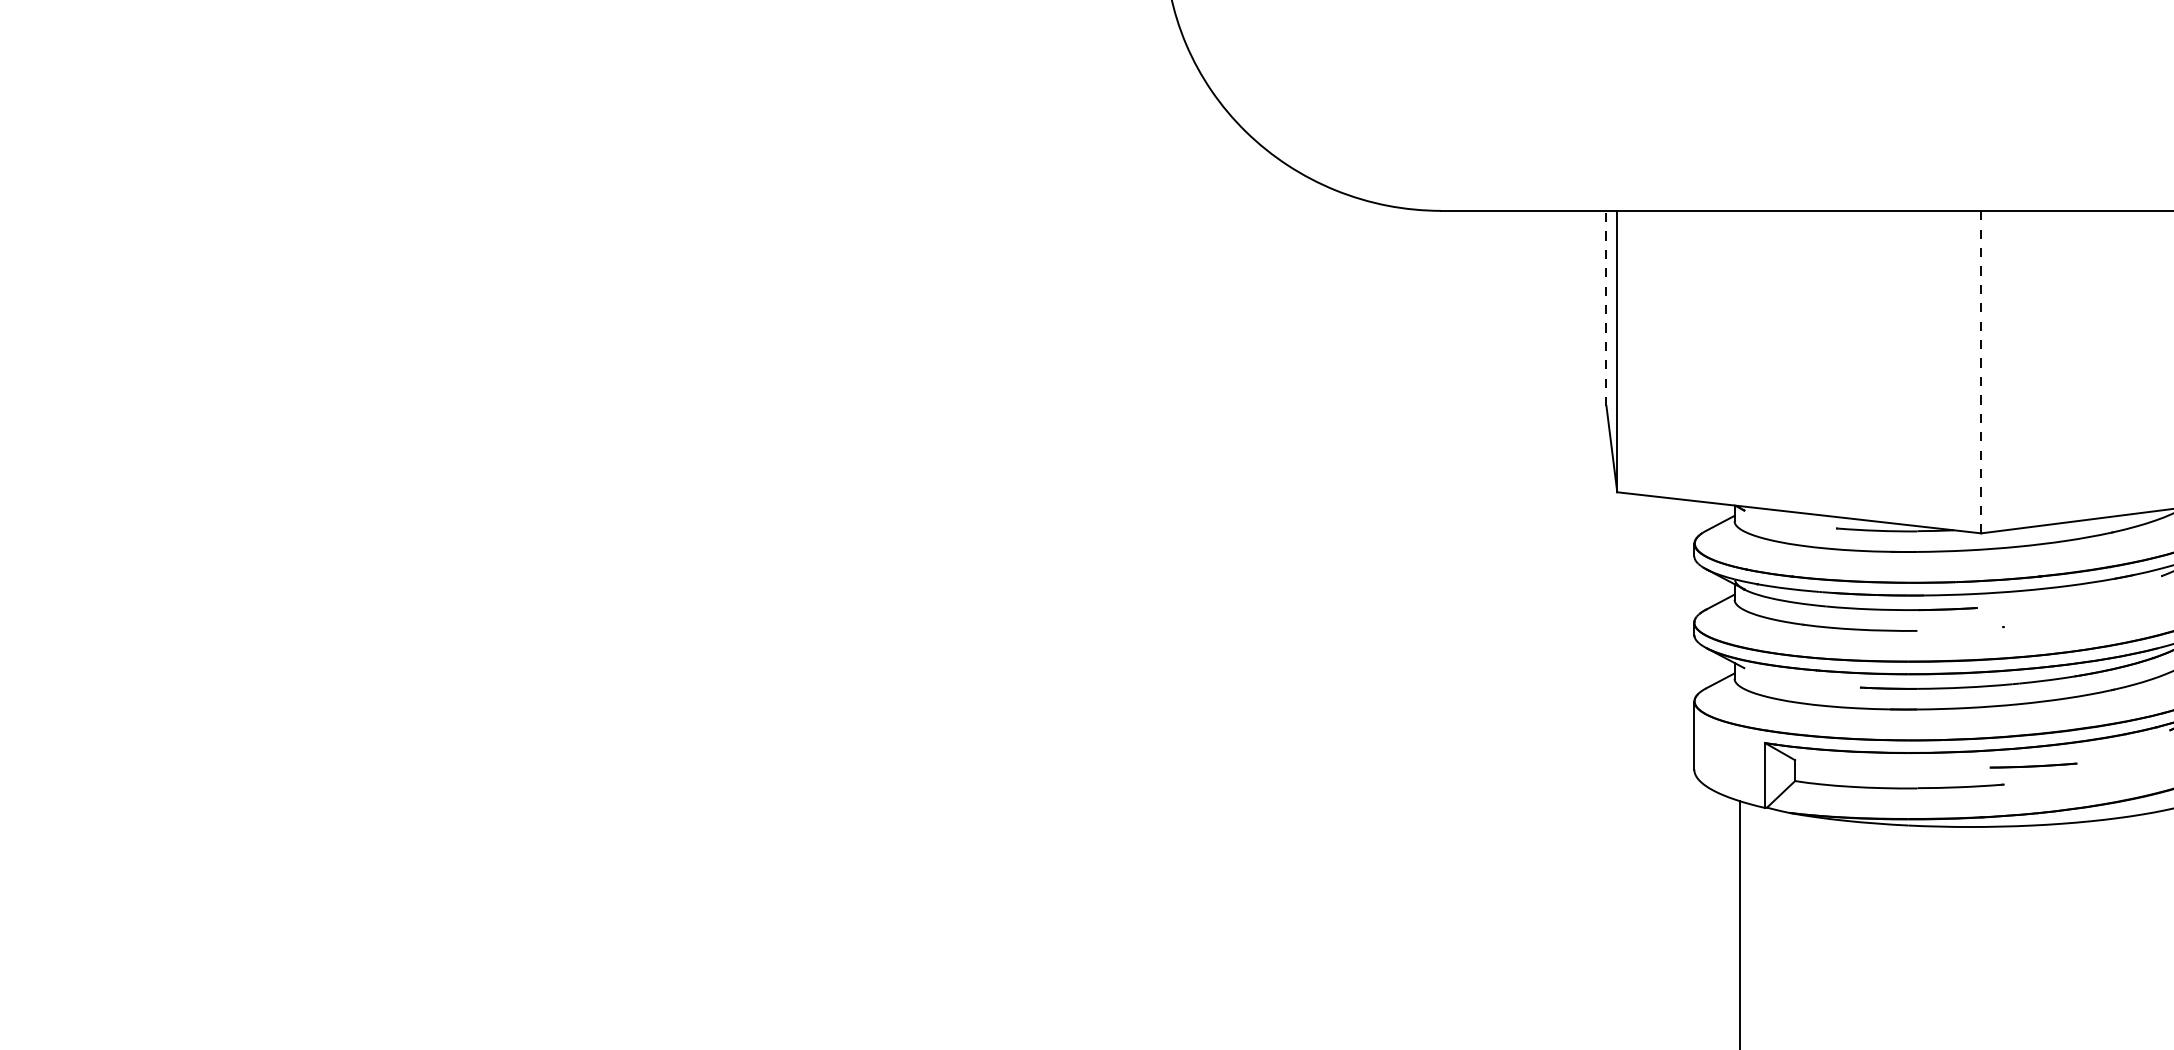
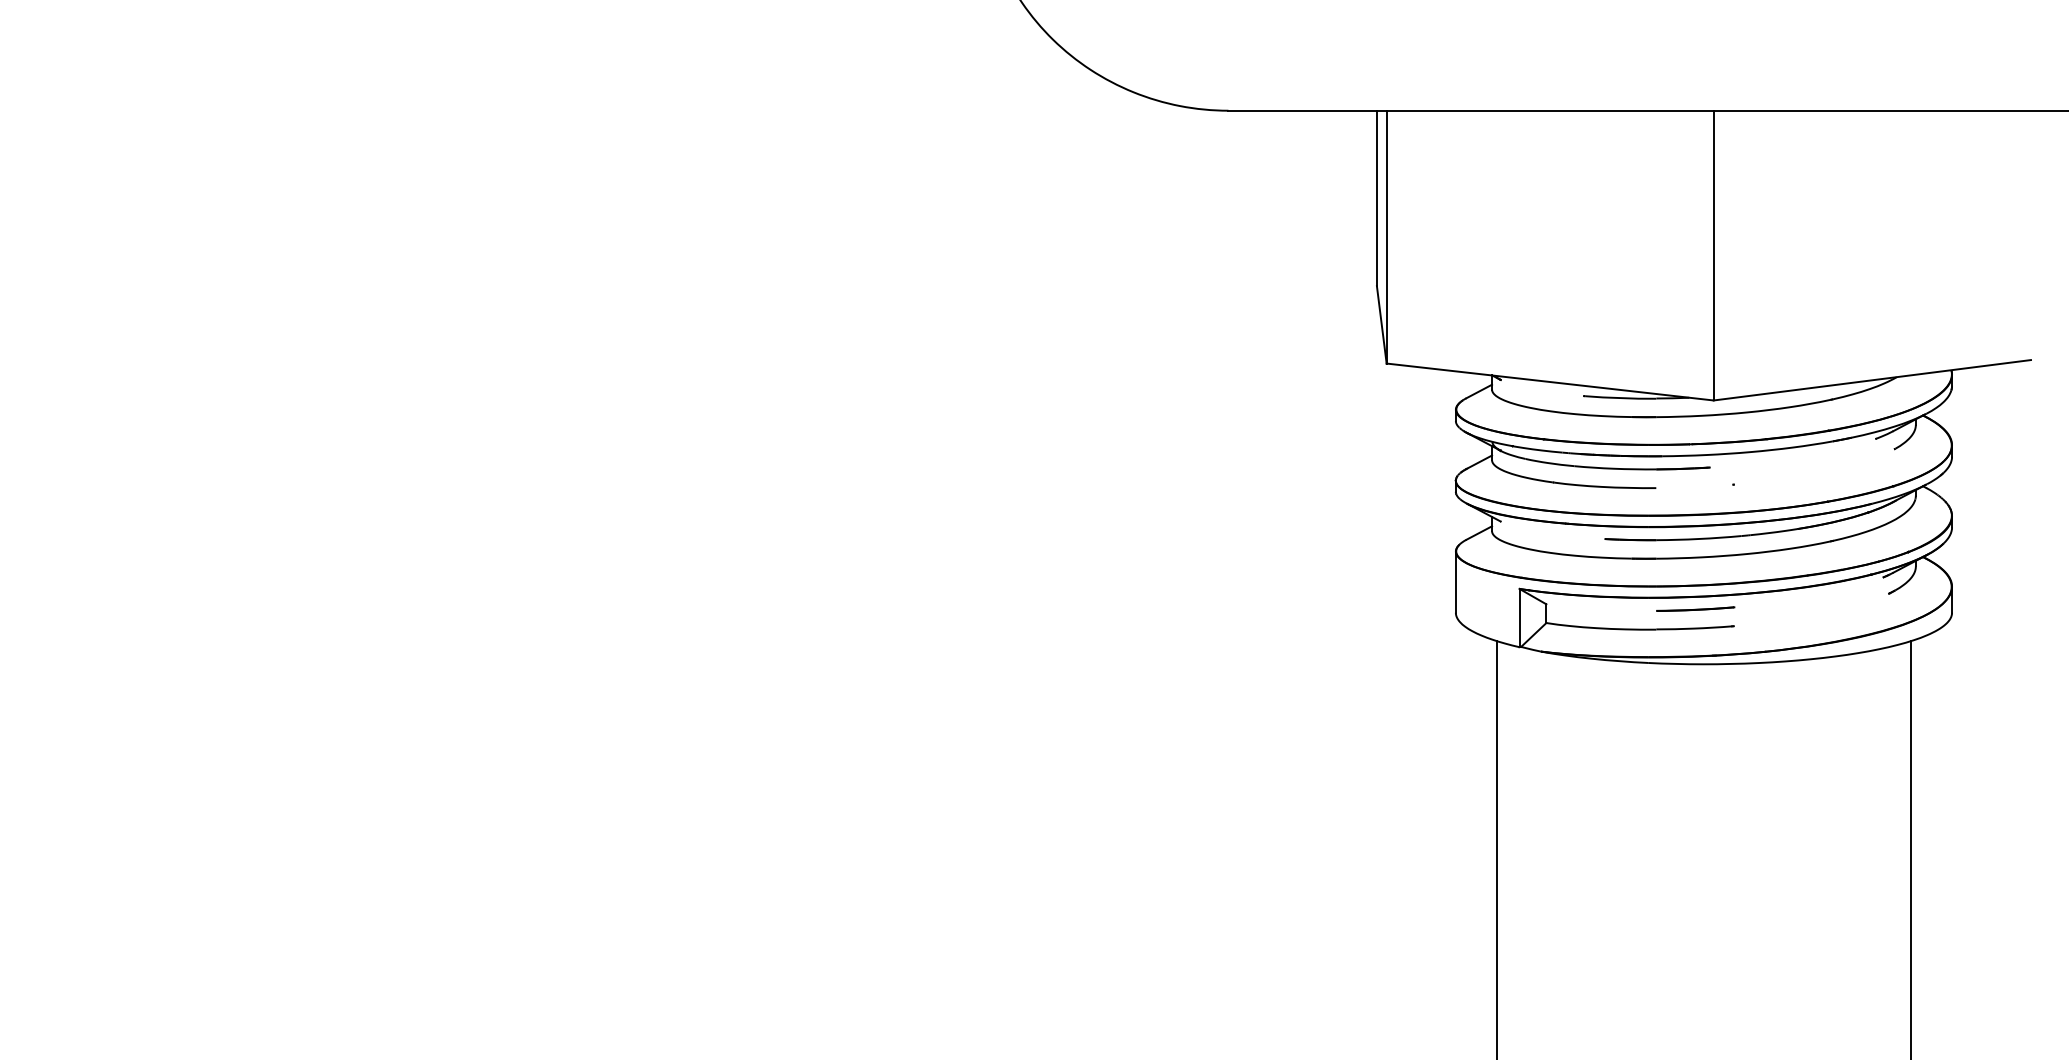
line: (1606, 308) -> (1376, 198), dashed -> solid
line: (1981, 372) -> (1713, 255), dashed -> solid
line: (2033, 764) -> (1695, 608), moved

